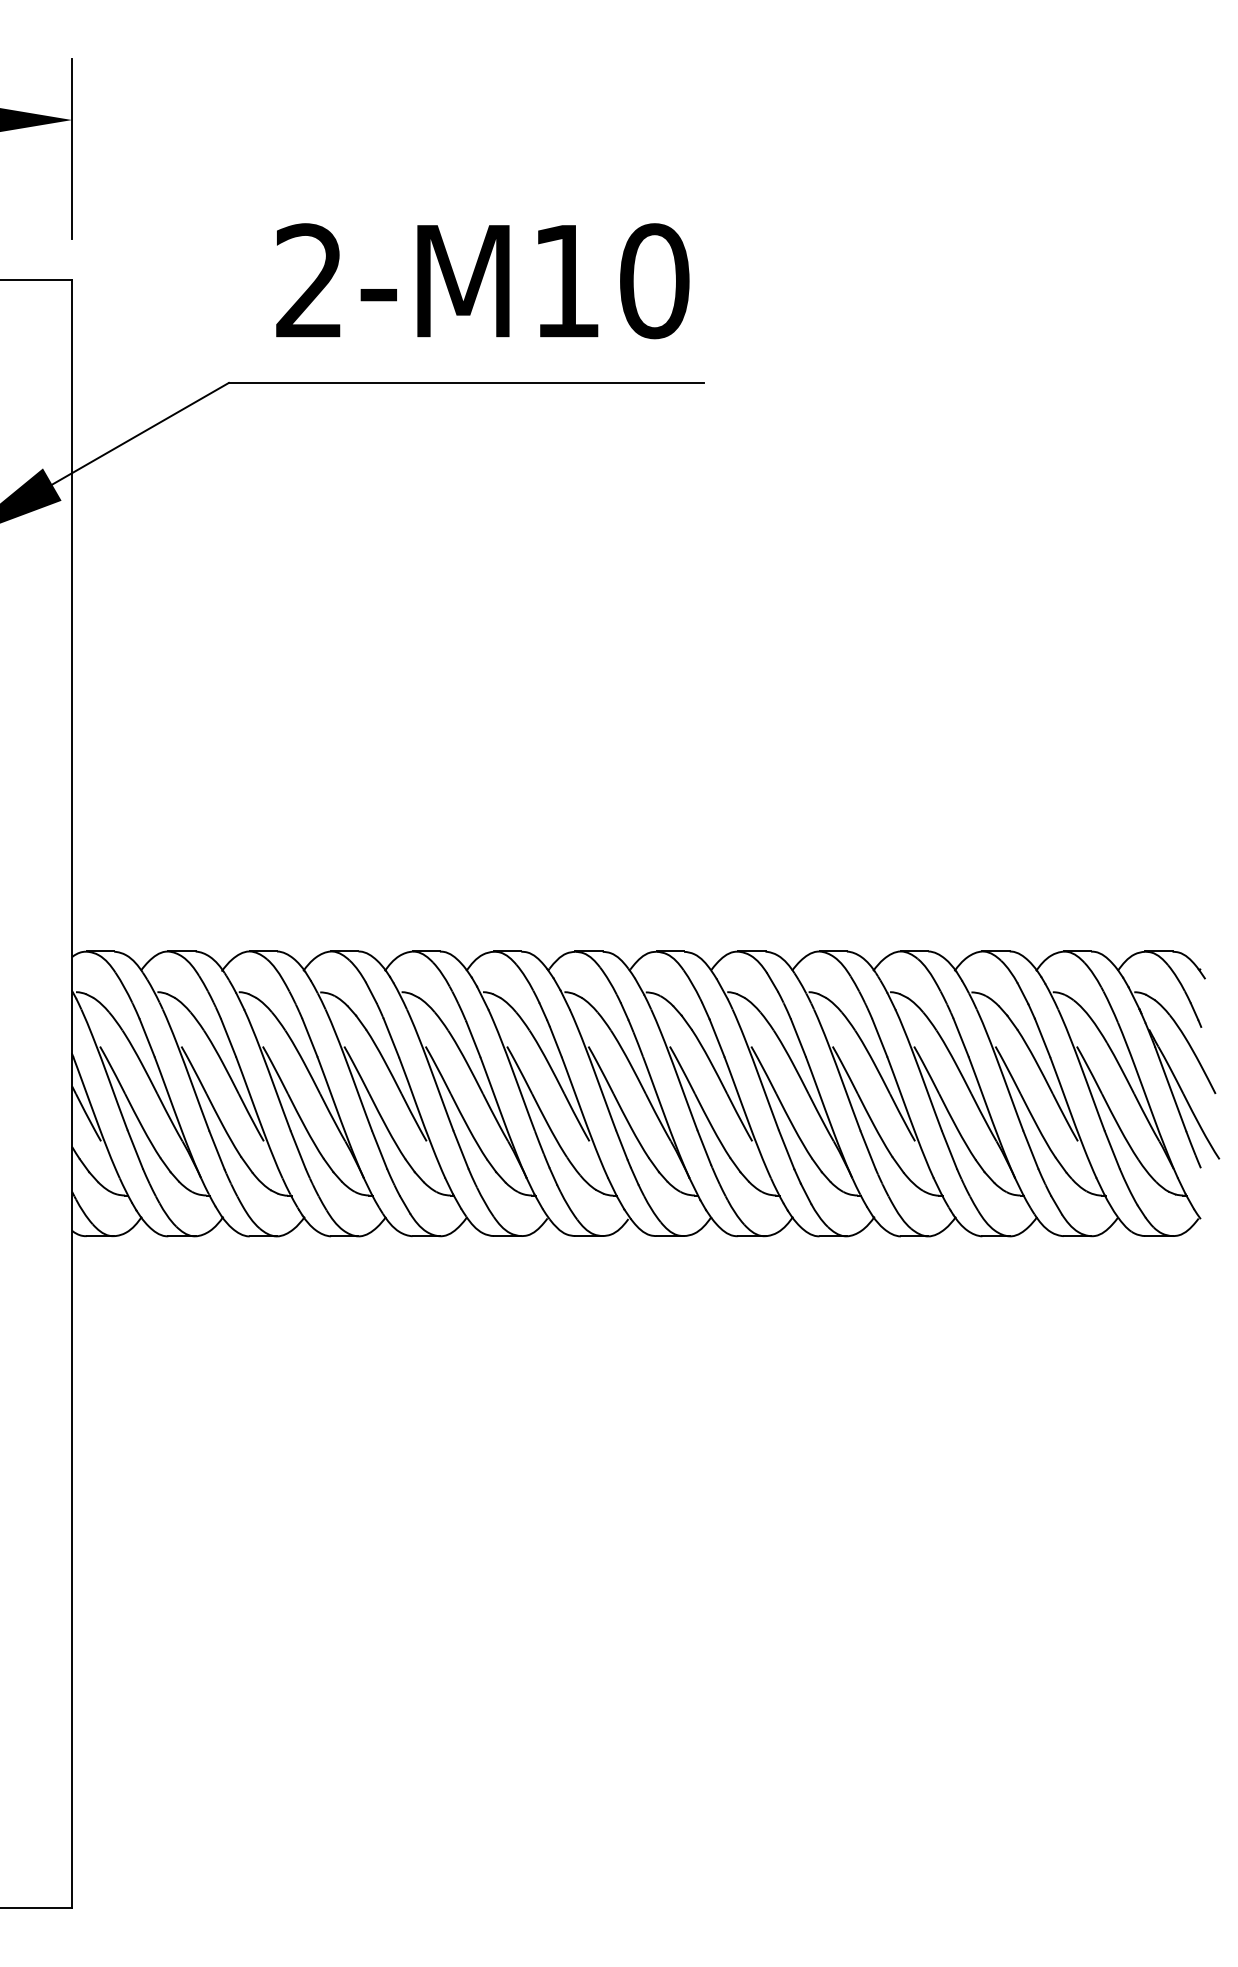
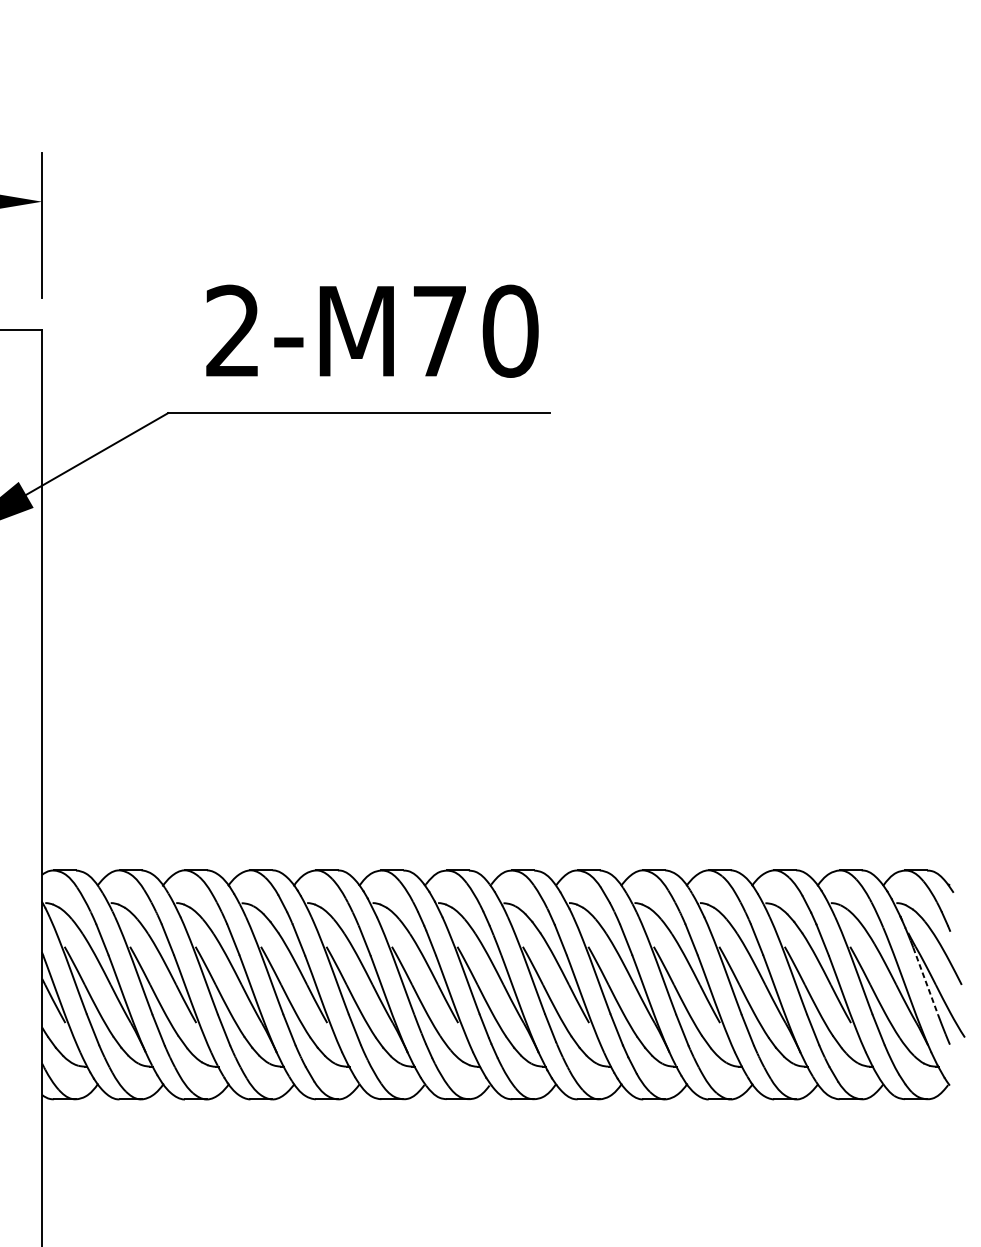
text: (566, 281) -> (439, 331), 2-M10 -> 2-M70
line: (1170, 1089) -> (925, 981), solid -> dashed

